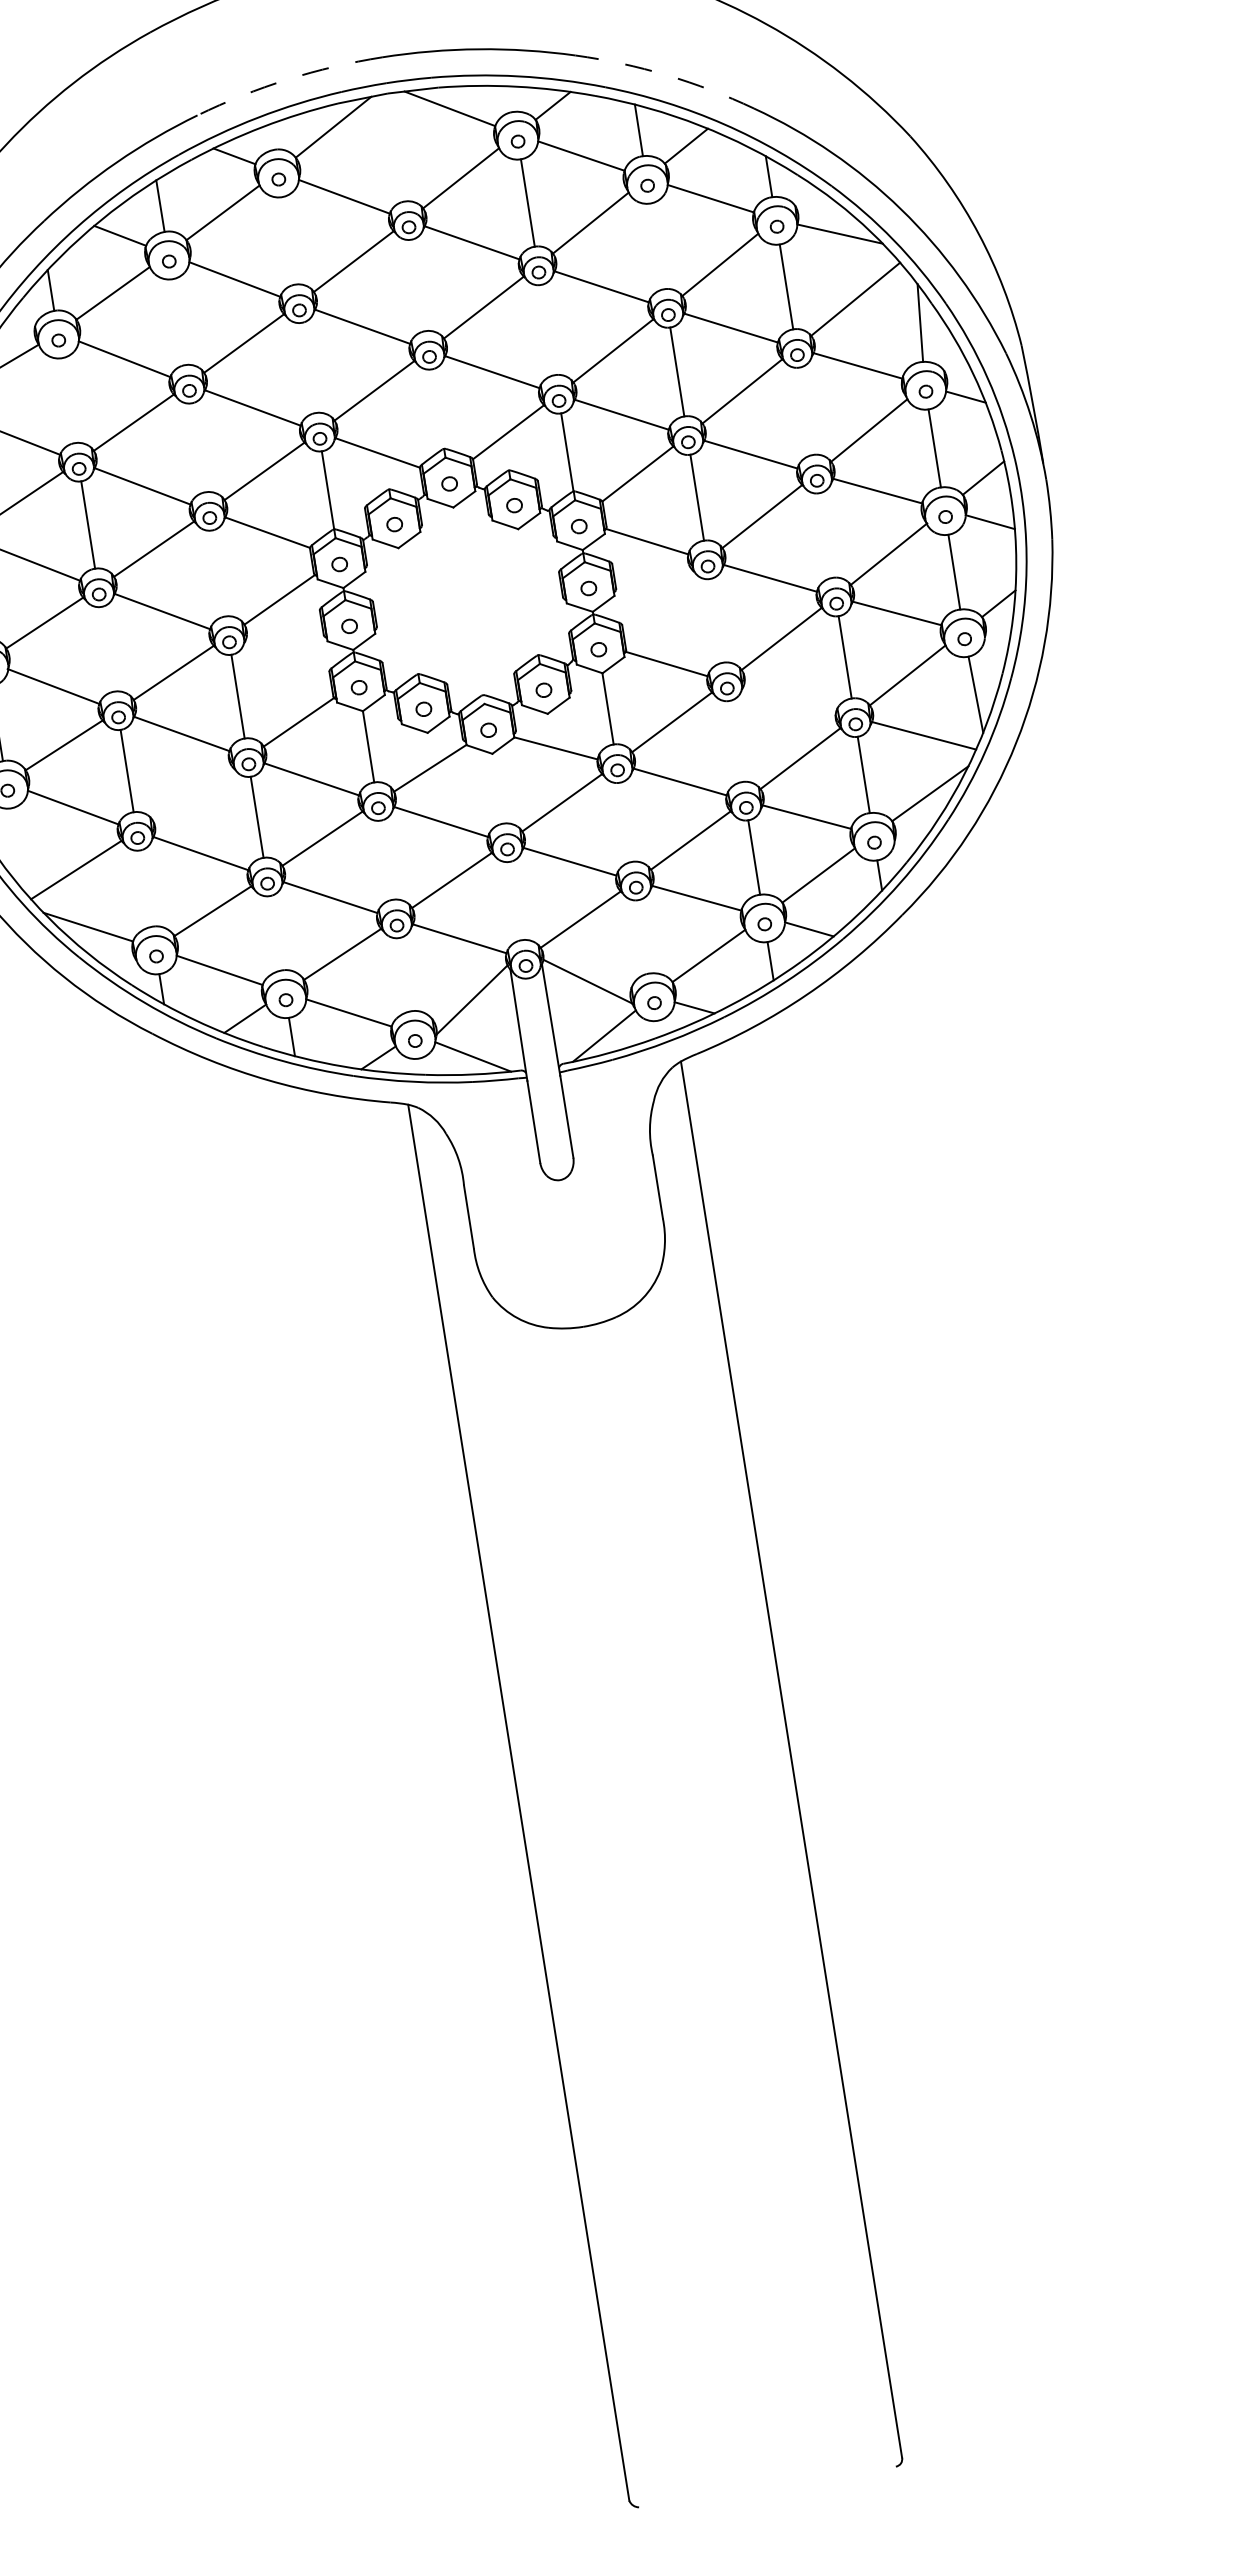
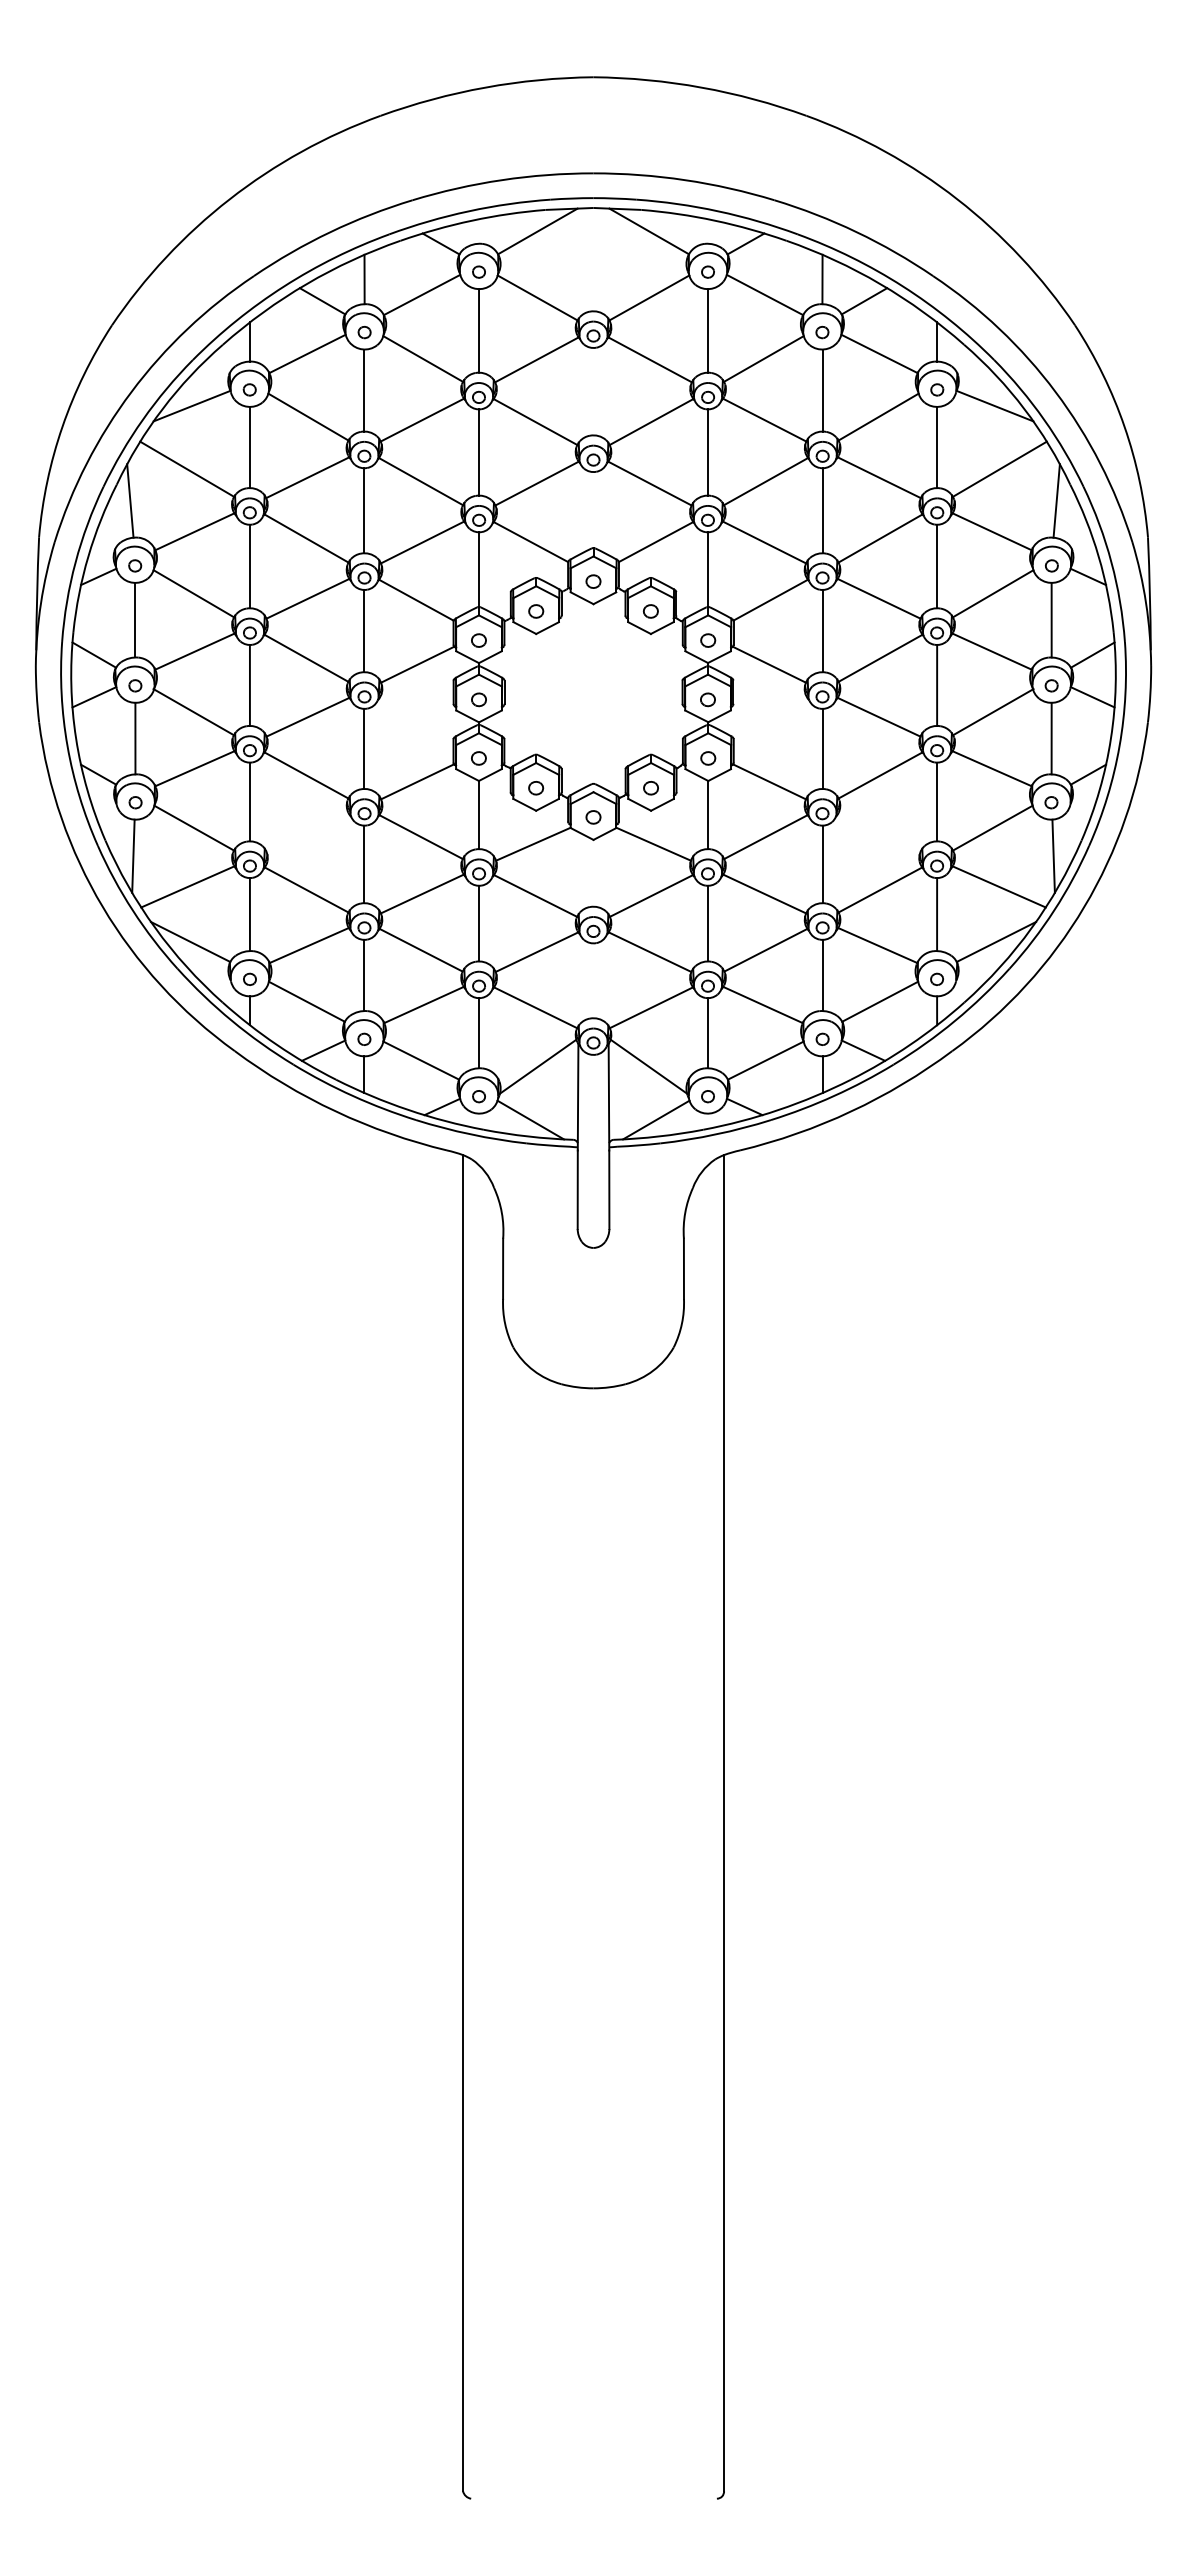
arc: (666, 75) -> (856, 232), dashed -> solid
arc: (288, 79) -> (502, 180), dashed -> solid
line: (288, 240) -> (479, 330), added
line: (657, 246) -> (822, 390), added
line: (178, 322) -> (364, 390), added
line: (548, 330) -> (708, 452), added
line: (309, 367) -> (479, 452), added
line: (68, 400) -> (249, 447), added
line: (806, 411) -> (937, 566), added
line: (198, 447) -> (364, 510), added
line: (826, 535) -> (937, 685), added
line: (218, 572) -> (364, 630), added
line: (716, 620) -> (822, 748), added
line: (107, 649) -> (249, 685), added
line: (735, 741) -> (822, 864), added
line: (626, 822) -> (708, 923), added
line: (14, 846) -> (133, 855), added
line: (387, 860) -> (479, 923), added
line: (145, 888) -> (249, 914), added
line: (275, 933) -> (364, 975), added
line: (644, 937) -> (708, 1033), added
line: (405, 974) -> (479, 1033), added

